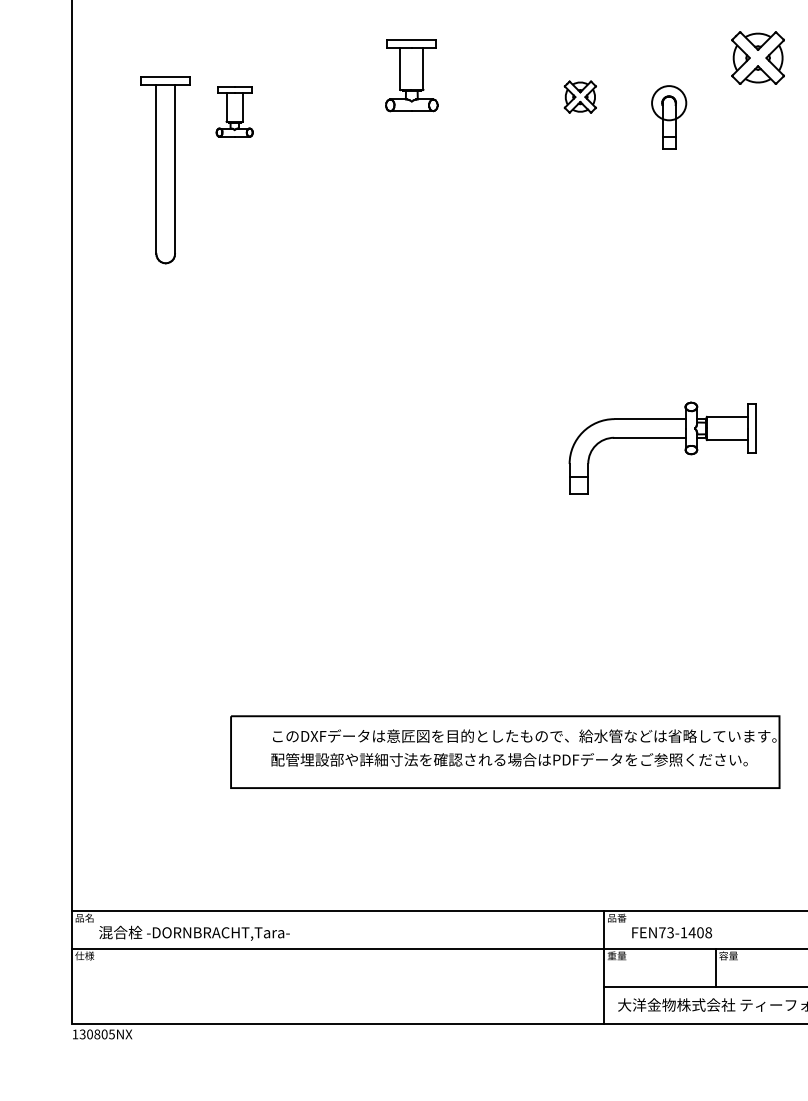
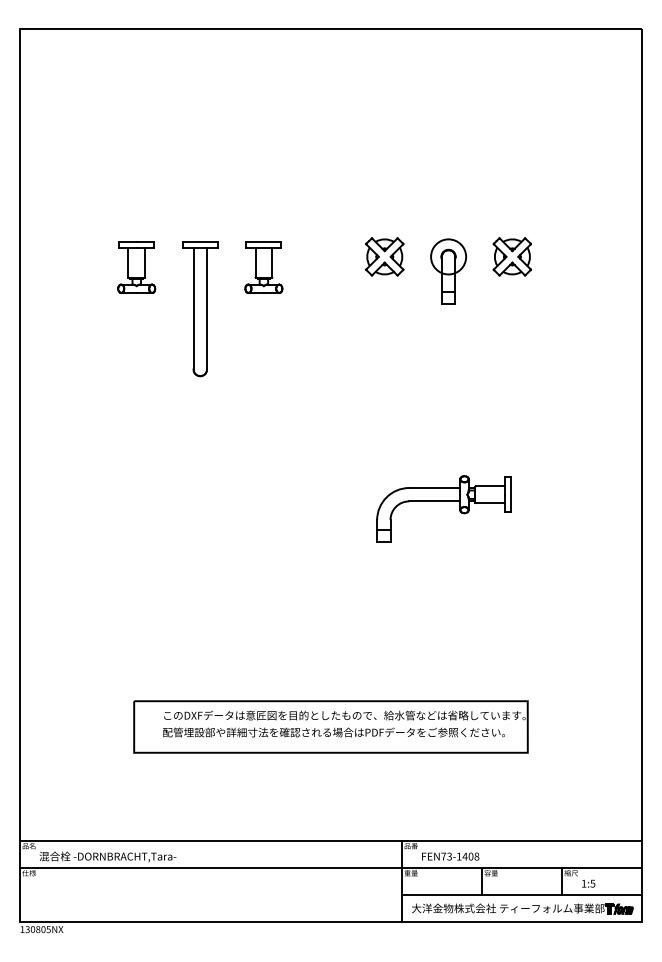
part: (756, 57) -> (511, 256), moved
part: (411, 75) -> (263, 267), moved
part: (579, 96) -> (384, 256), size x1.67
part: (234, 111) -> (136, 267), size x1.43
part: (669, 117) -> (448, 271), size x1.43
part: (166, 170) -> (200, 309), moved

